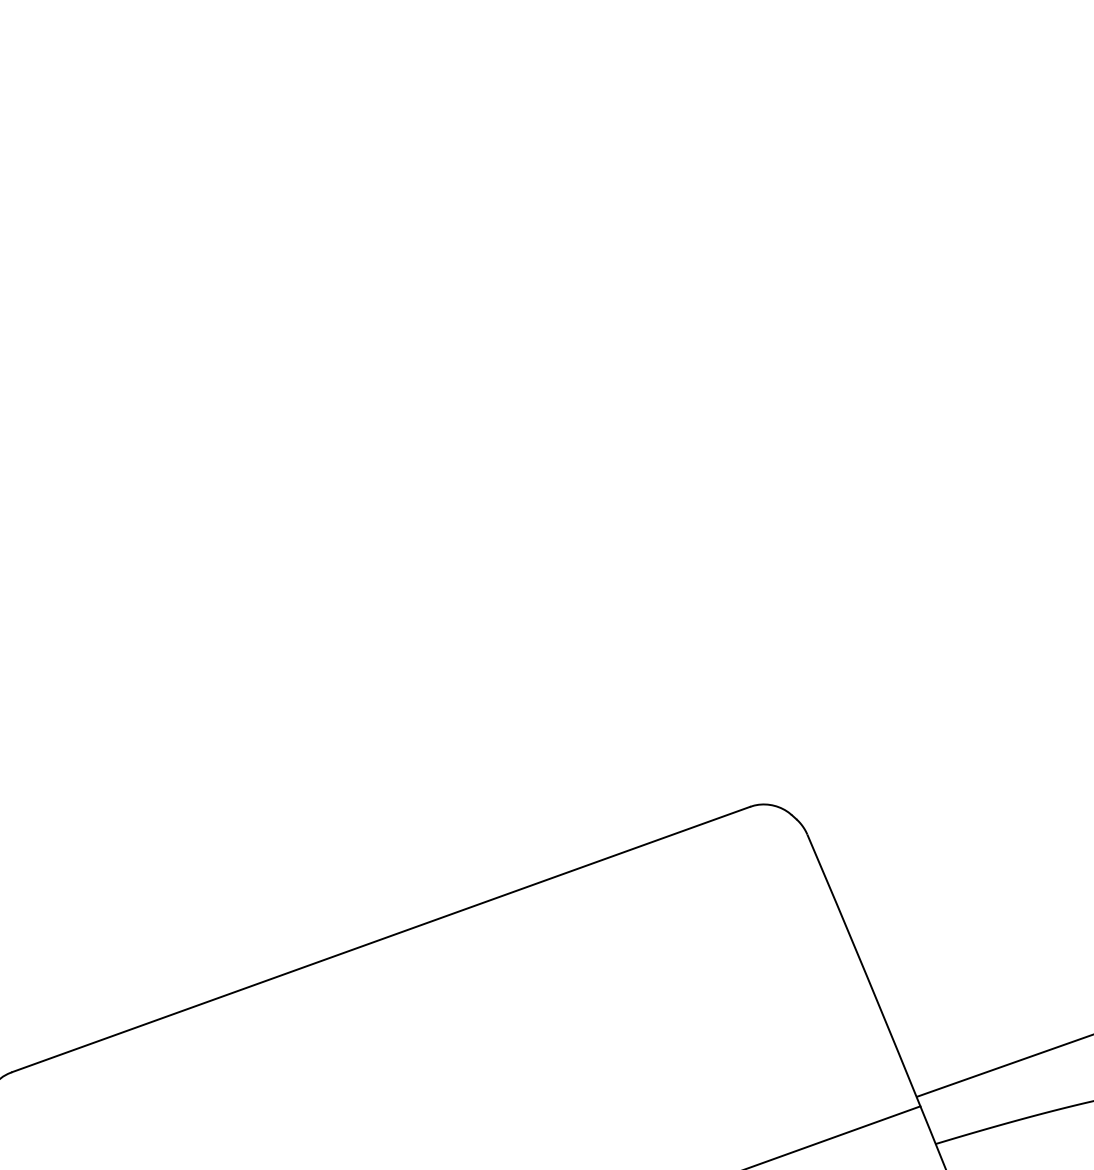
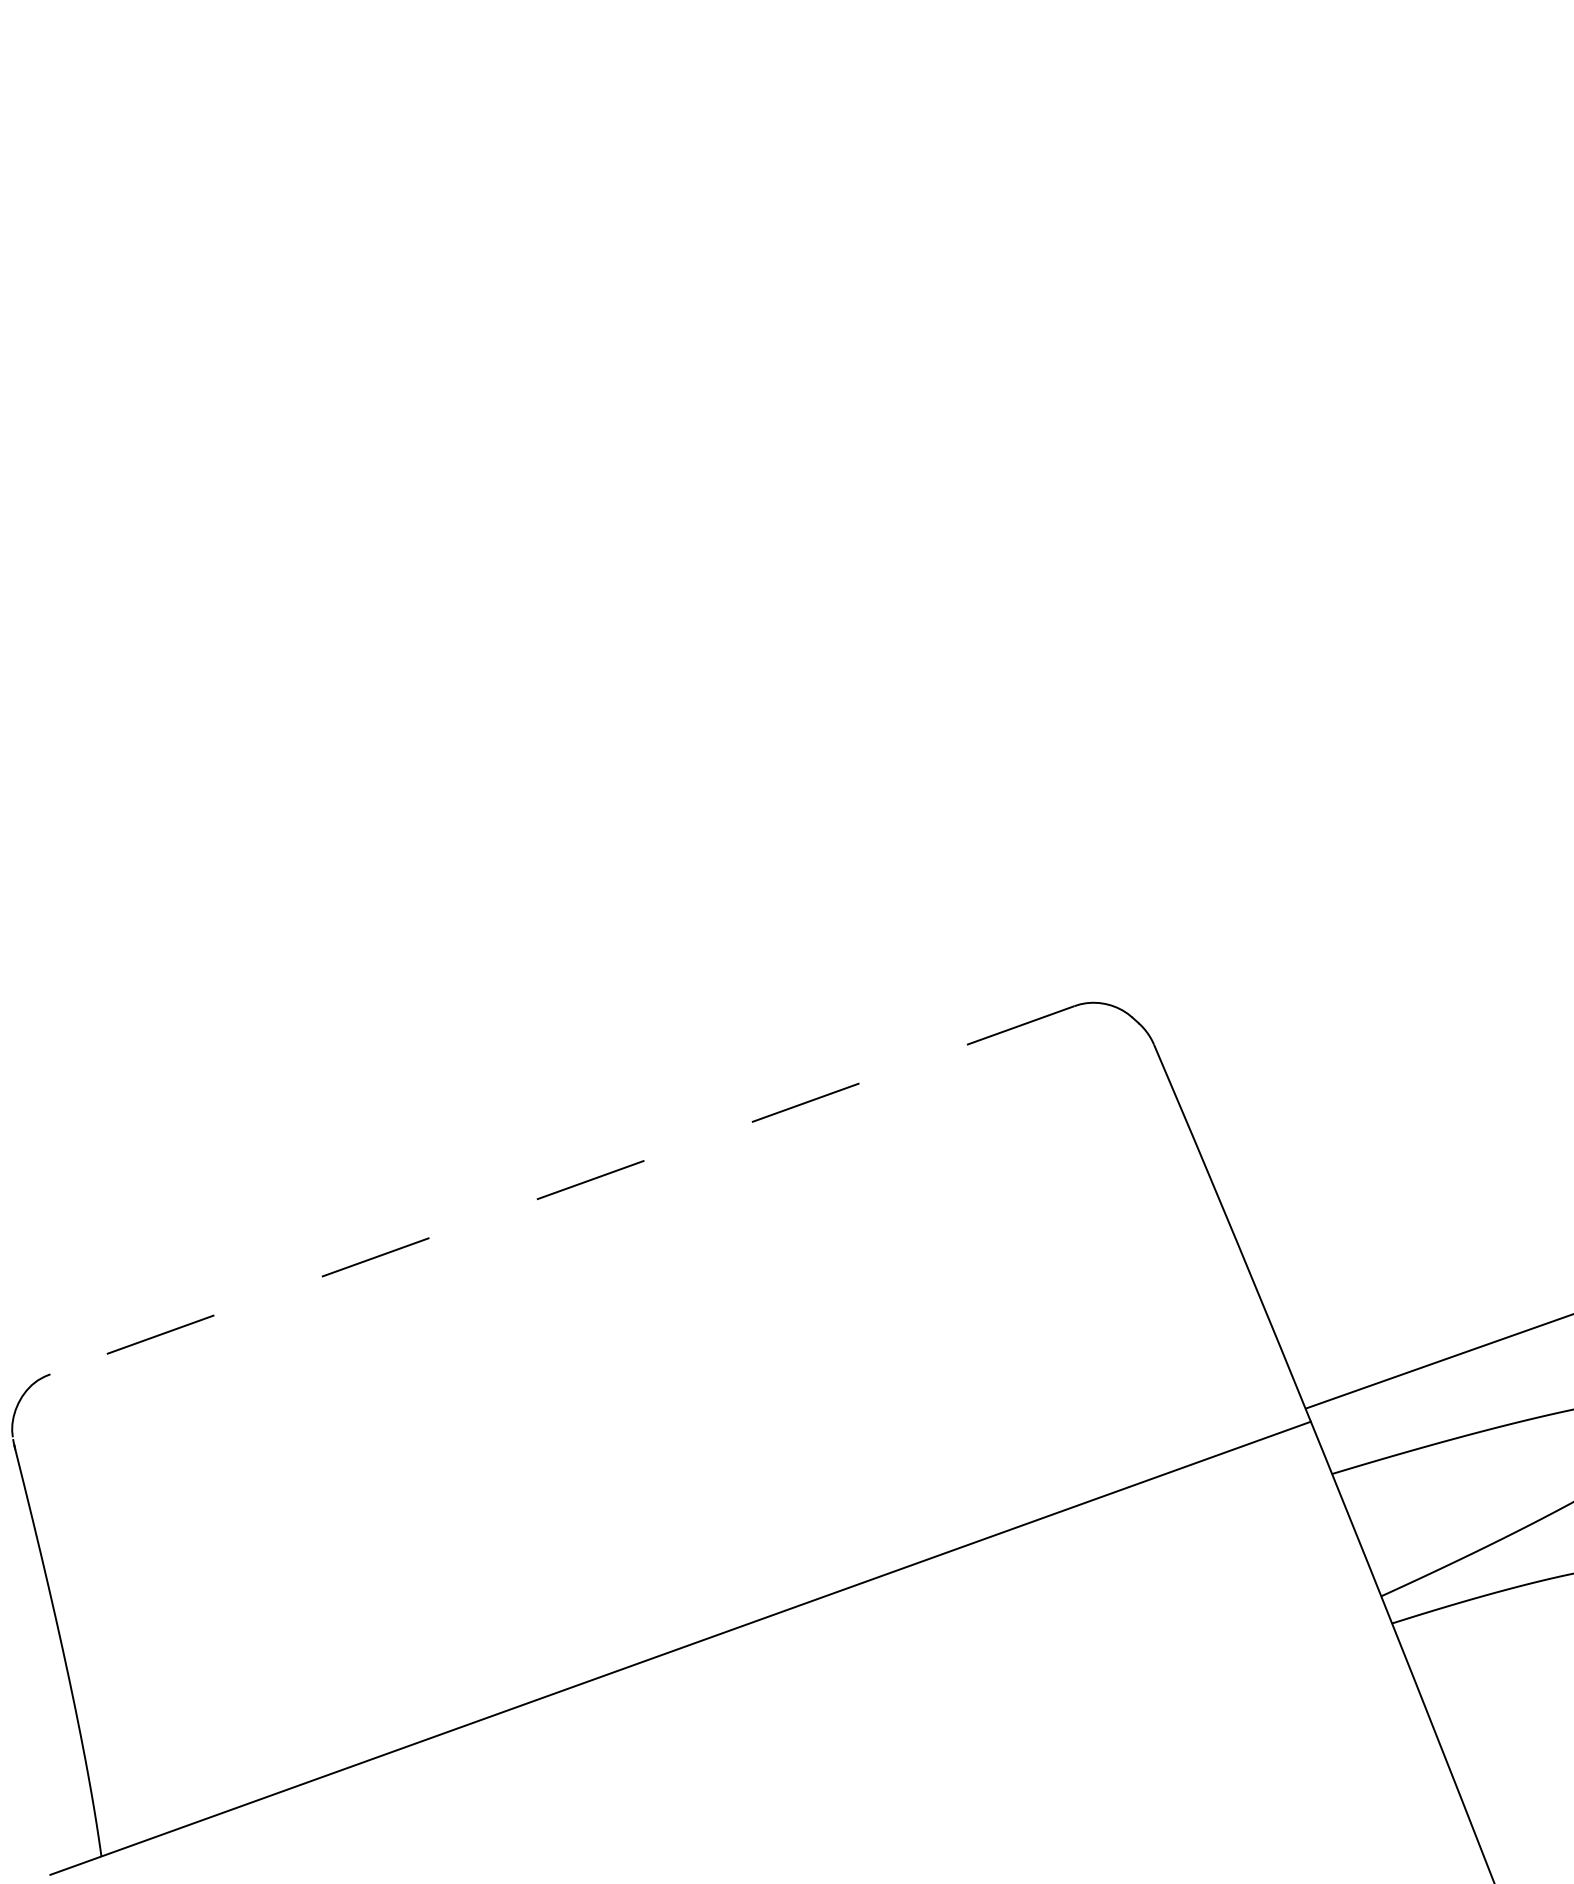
line: (381, 939) -> (562, 1190), solid -> dashed

